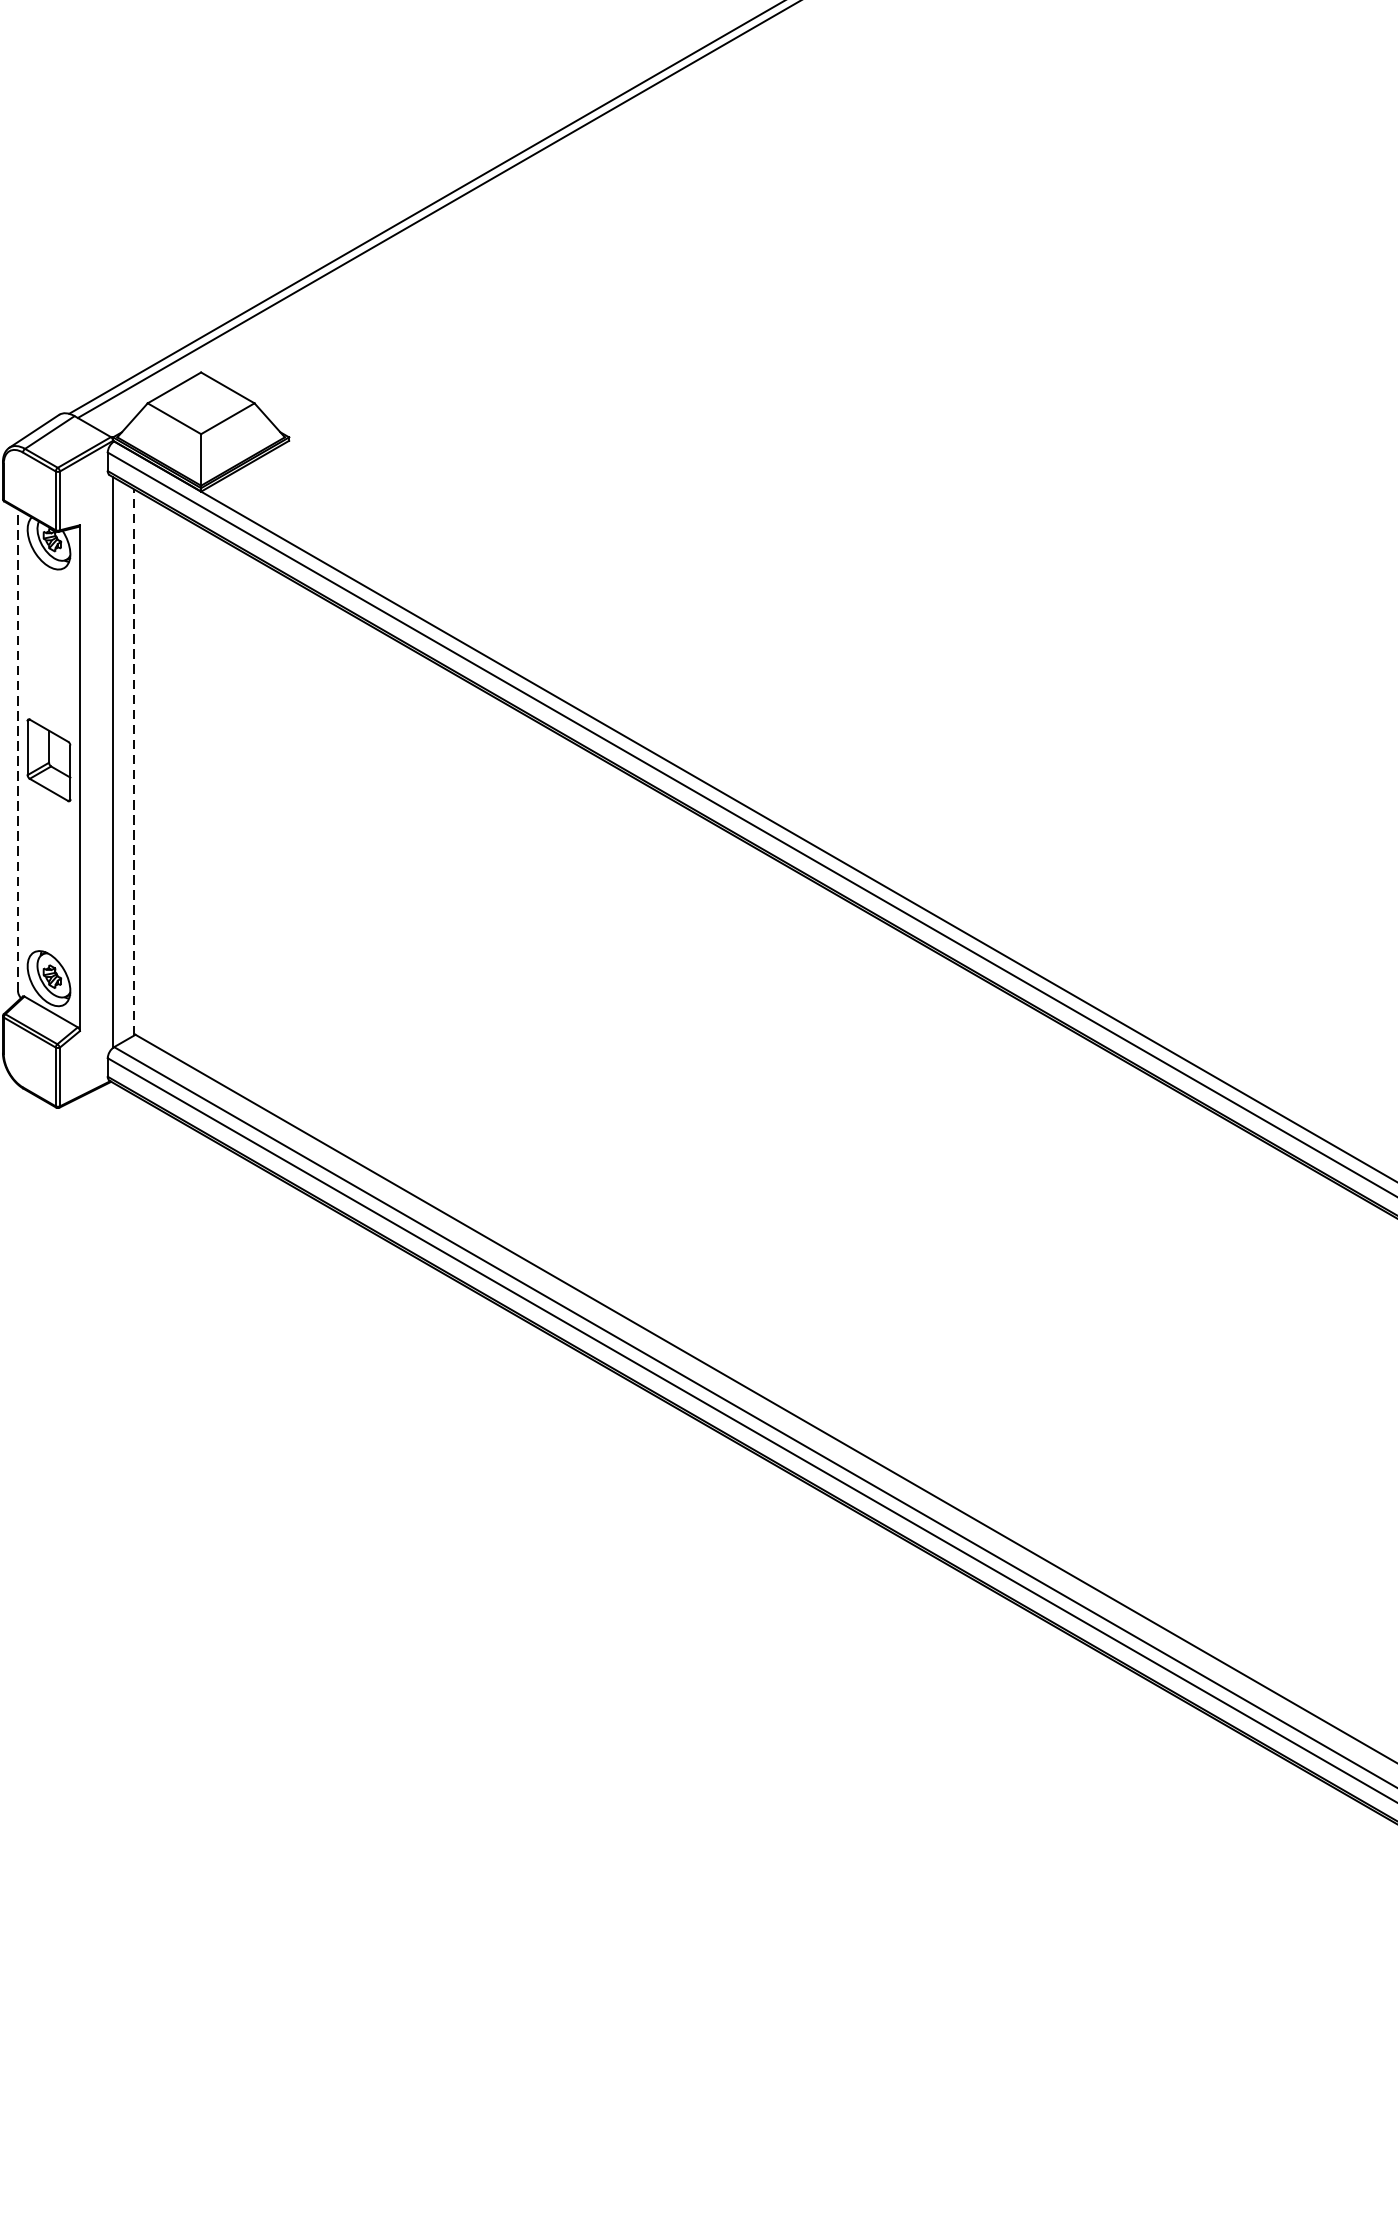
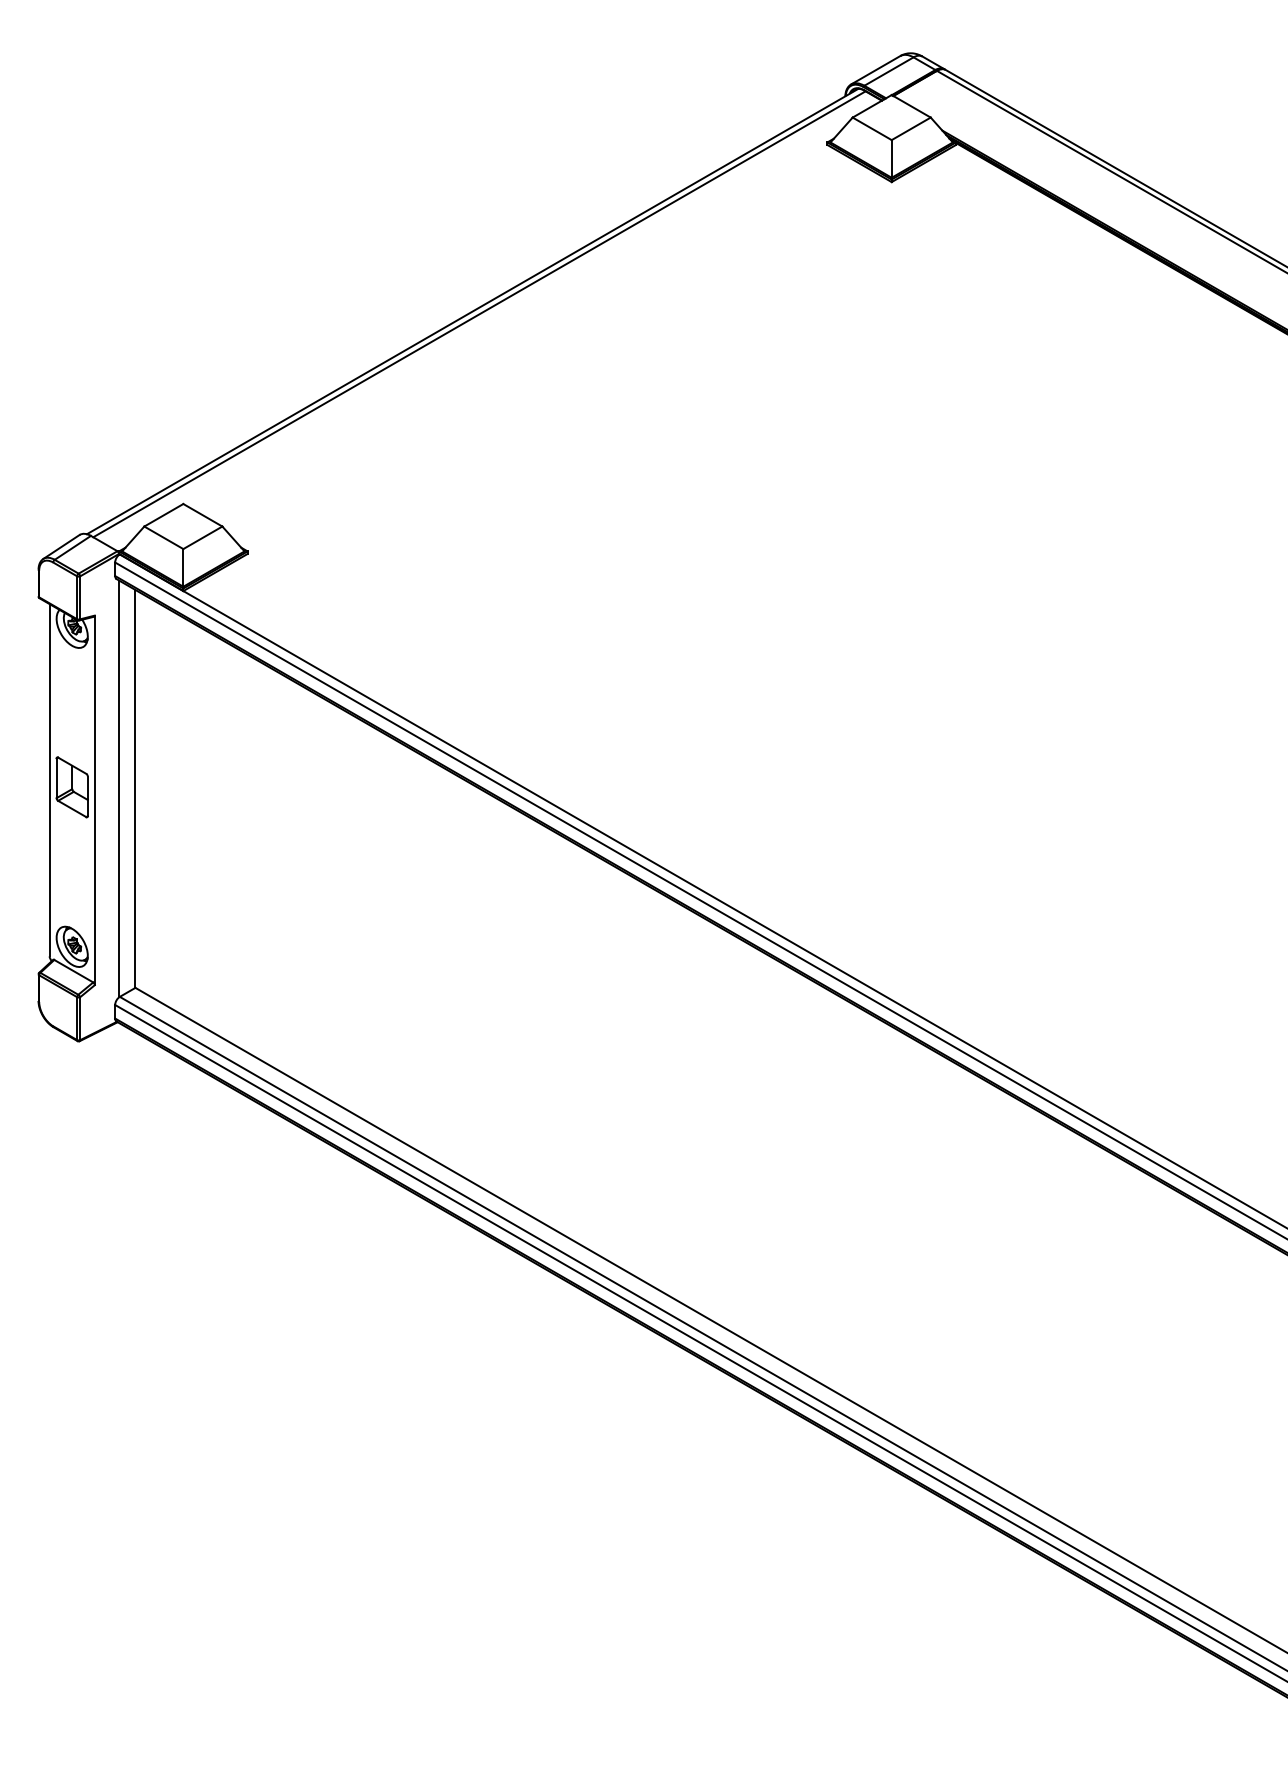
line: (17, 749) -> (49, 779), dashed -> solid
line: (134, 761) -> (134, 788), dashed -> solid

